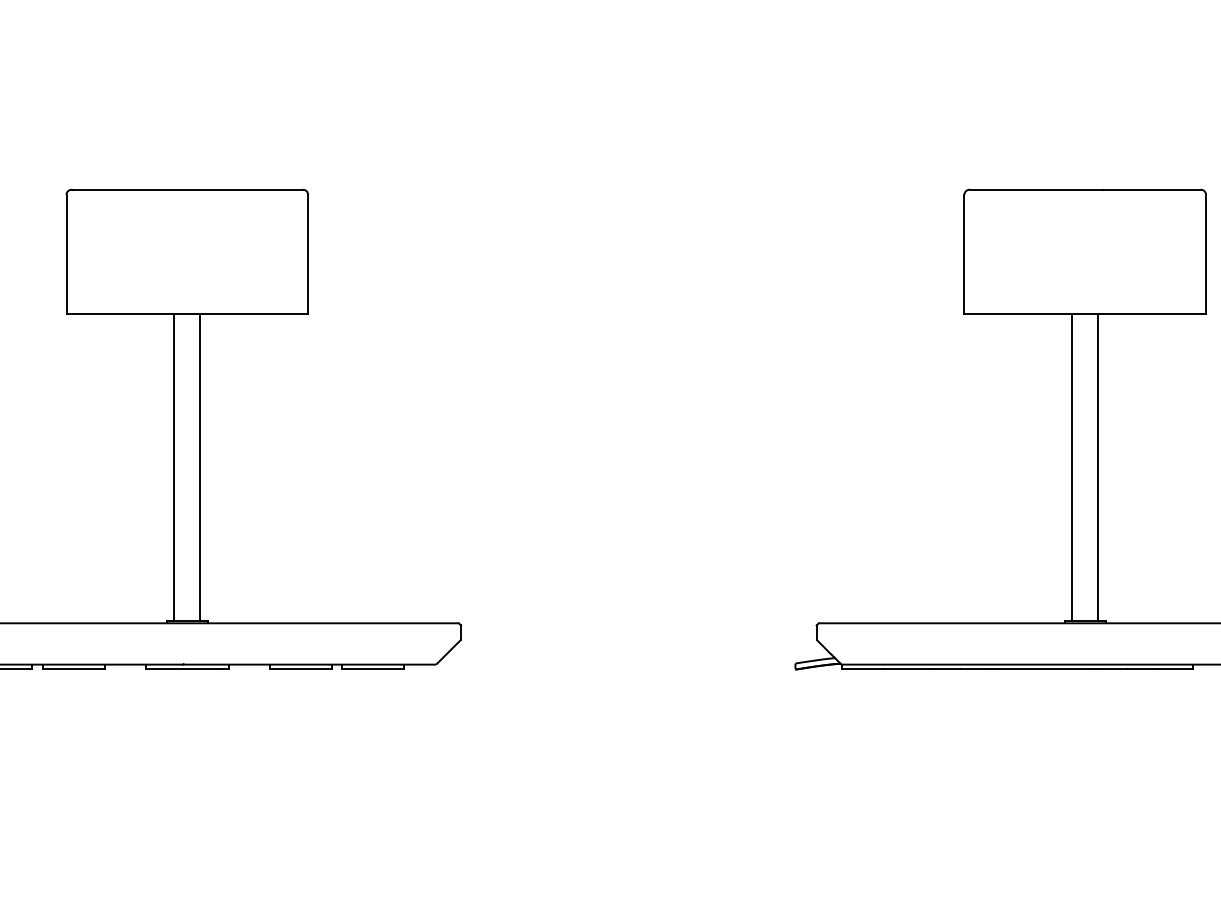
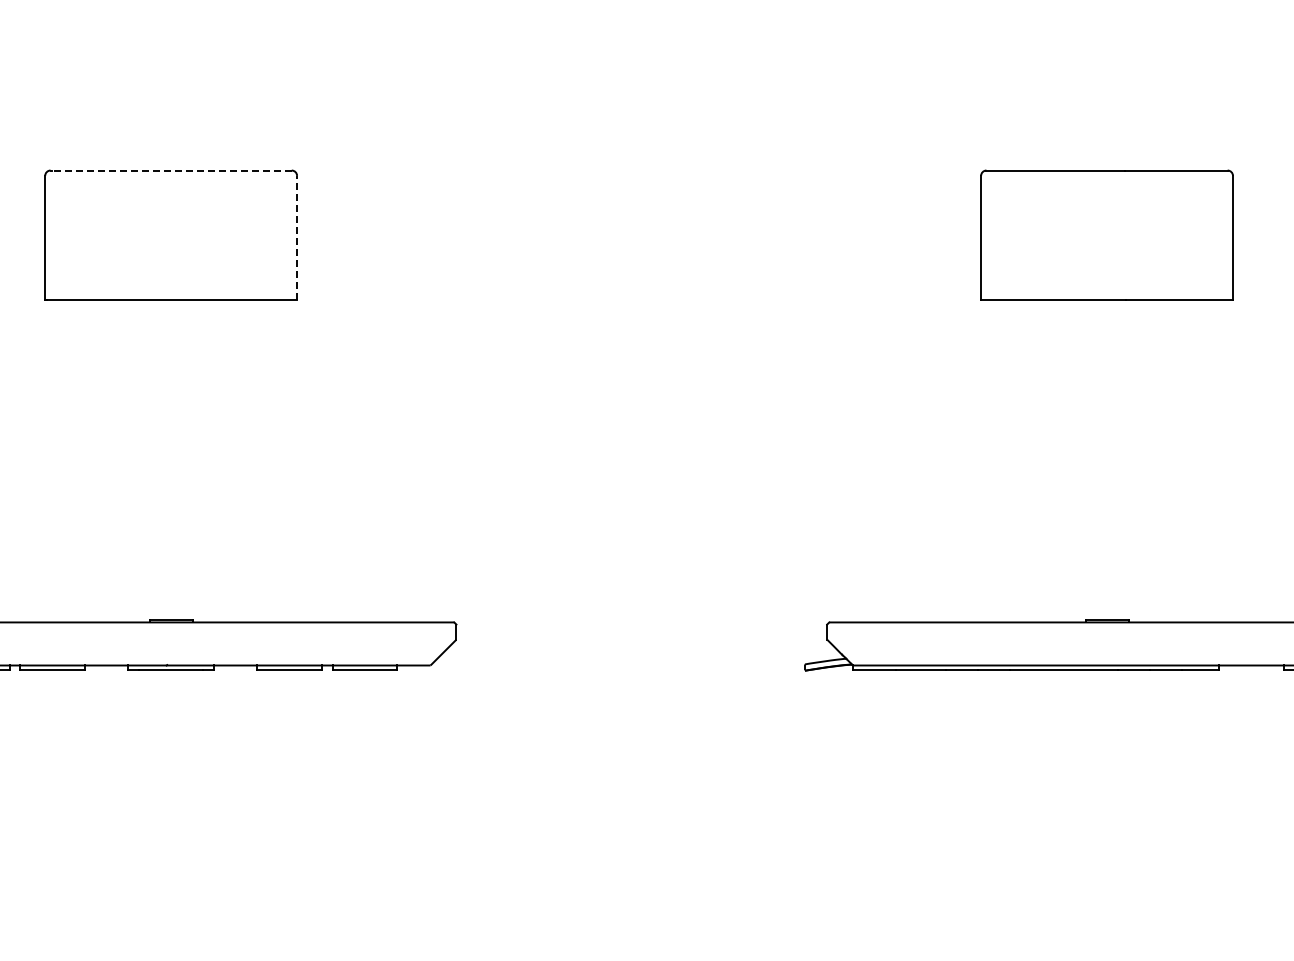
line: (187, 189) -> (171, 170), solid -> dashed
line: (308, 253) -> (297, 237), solid -> dashed
line: (174, 466) -> (157, 459), removed
line: (200, 466) -> (184, 459), removed
line: (1072, 466) -> (1093, 459), removed
line: (1098, 466) -> (1120, 459), removed

